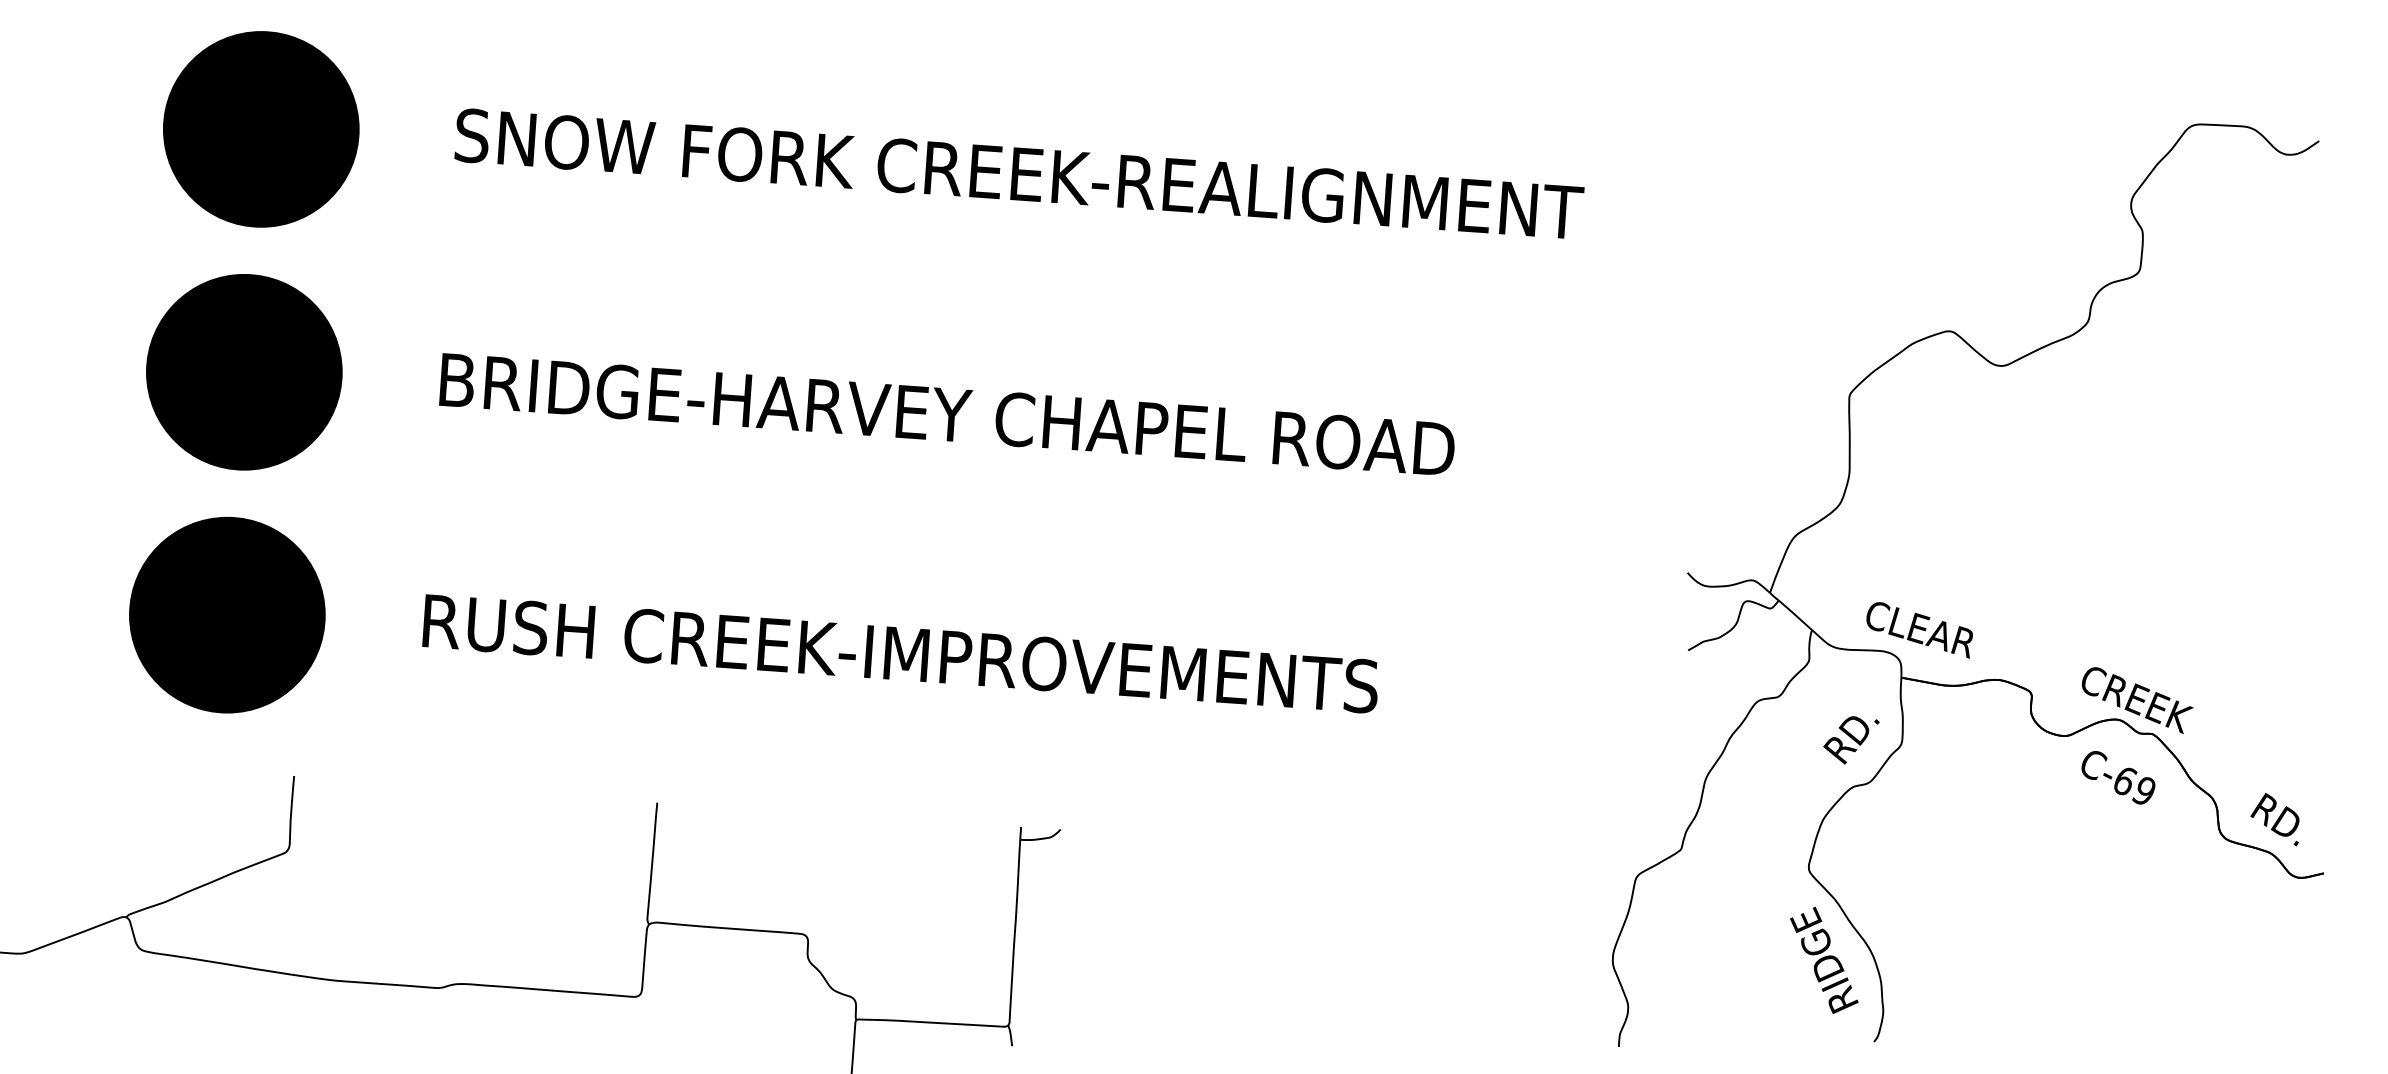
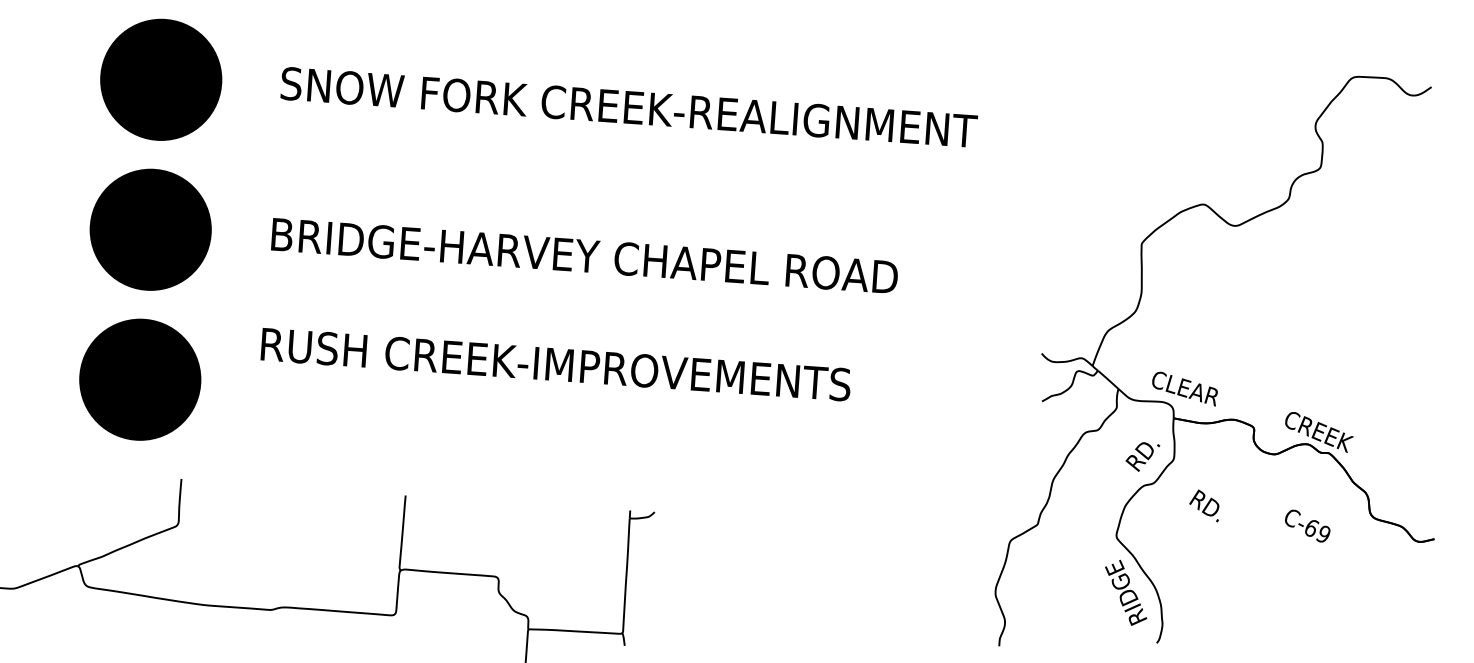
text: (899, 653) -> (555, 364), moved
text: (2118, 776) -> (1307, 525), moved
text: (2275, 818) -> (1204, 505), moved

